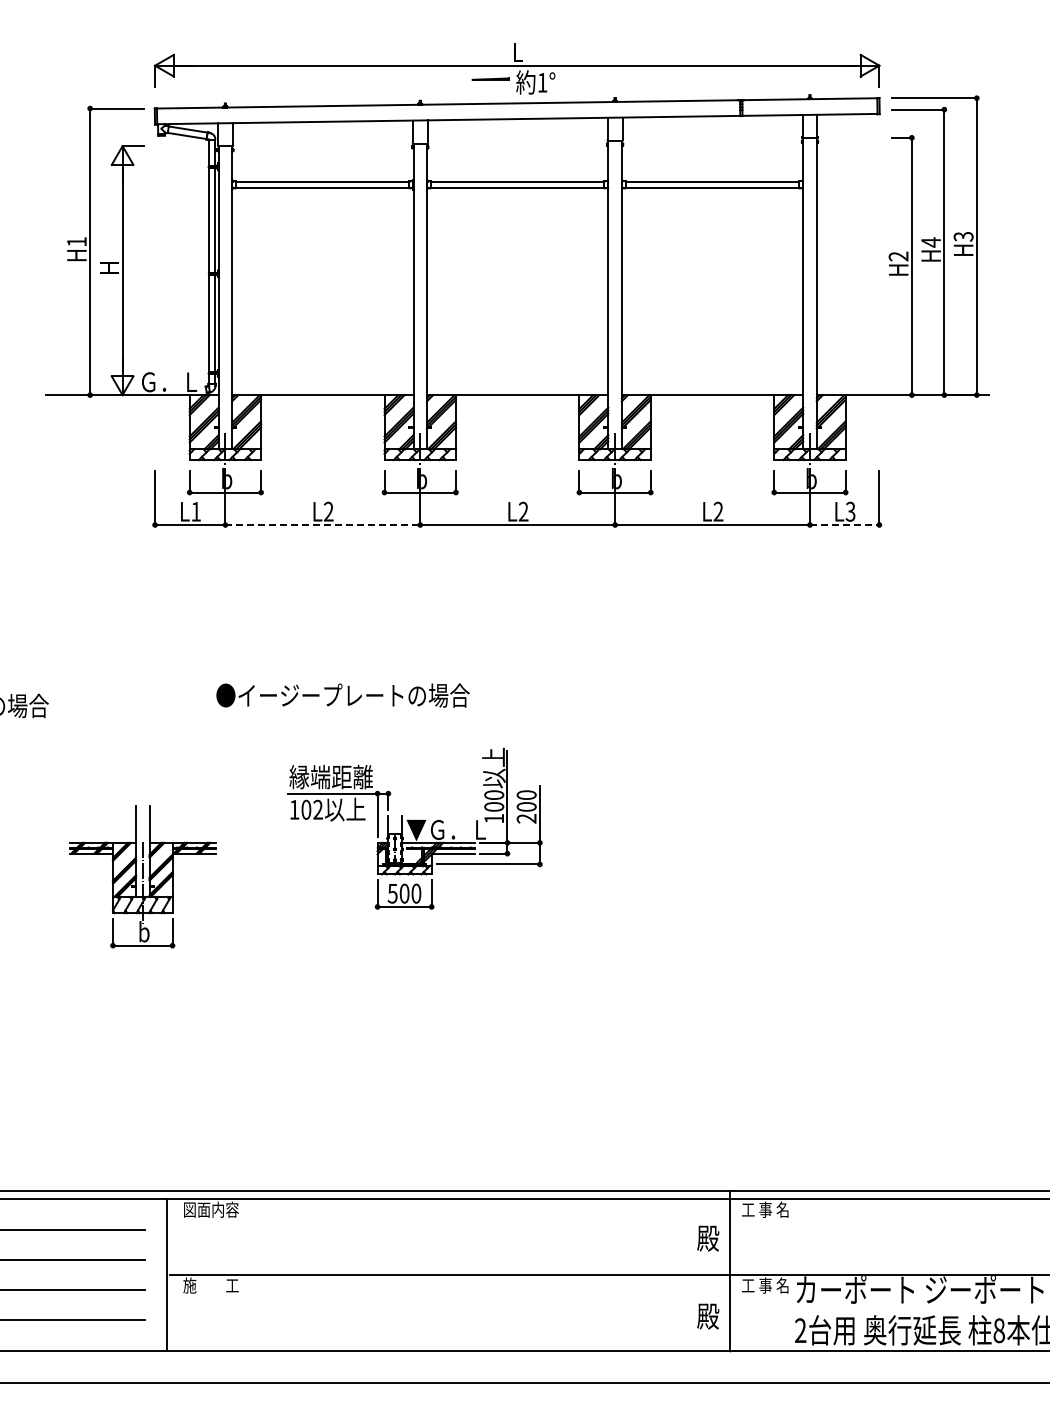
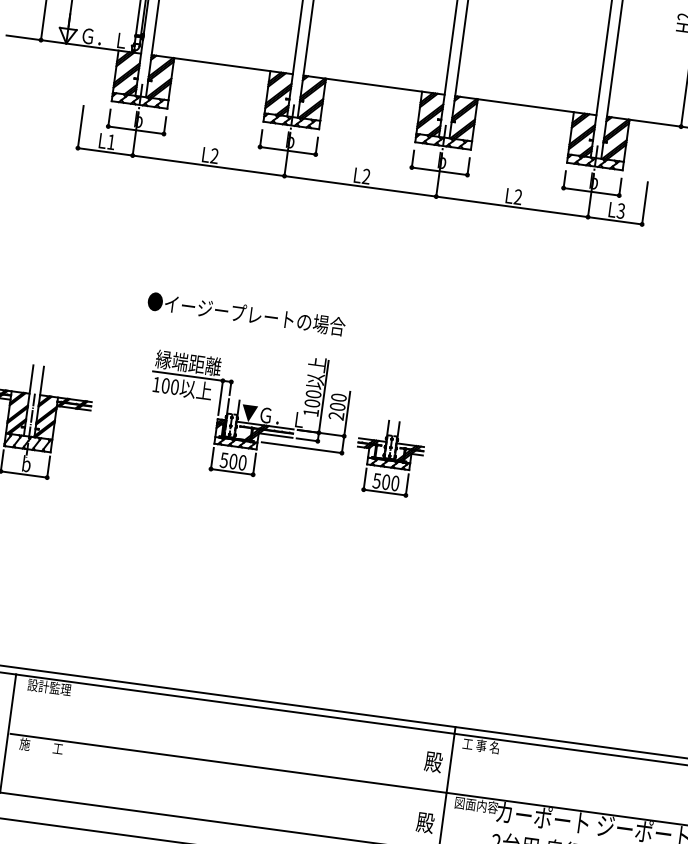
line: (323, 525) -> (209, 166), dashed -> solid
line: (844, 525) -> (614, 221), dashed -> solid
text: (342, 695) -> (246, 314), moved
text: (317, 809) -> (174, 386), 102 -> 100
part: (600, 862) -> (389, 457), added
text: (210, 1209) -> (49, 687), 図面内容 -> 設計監理
text: (769, 1285) -> (476, 805), 工 事 名 -> 図面内容

